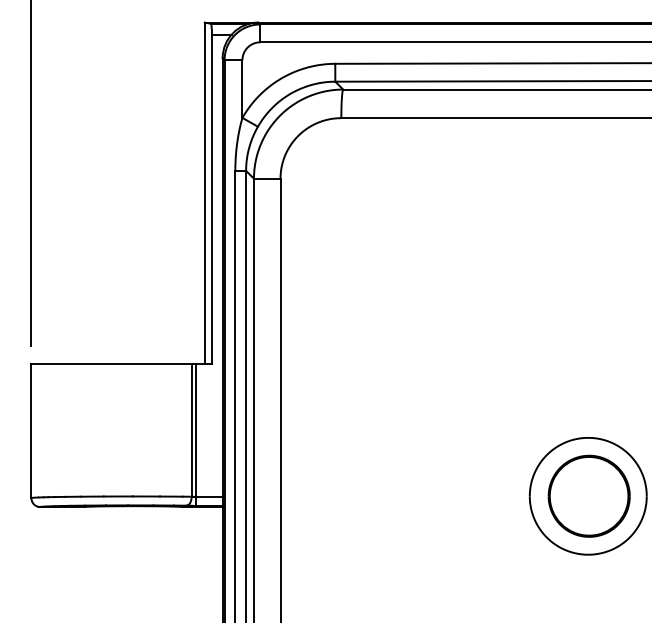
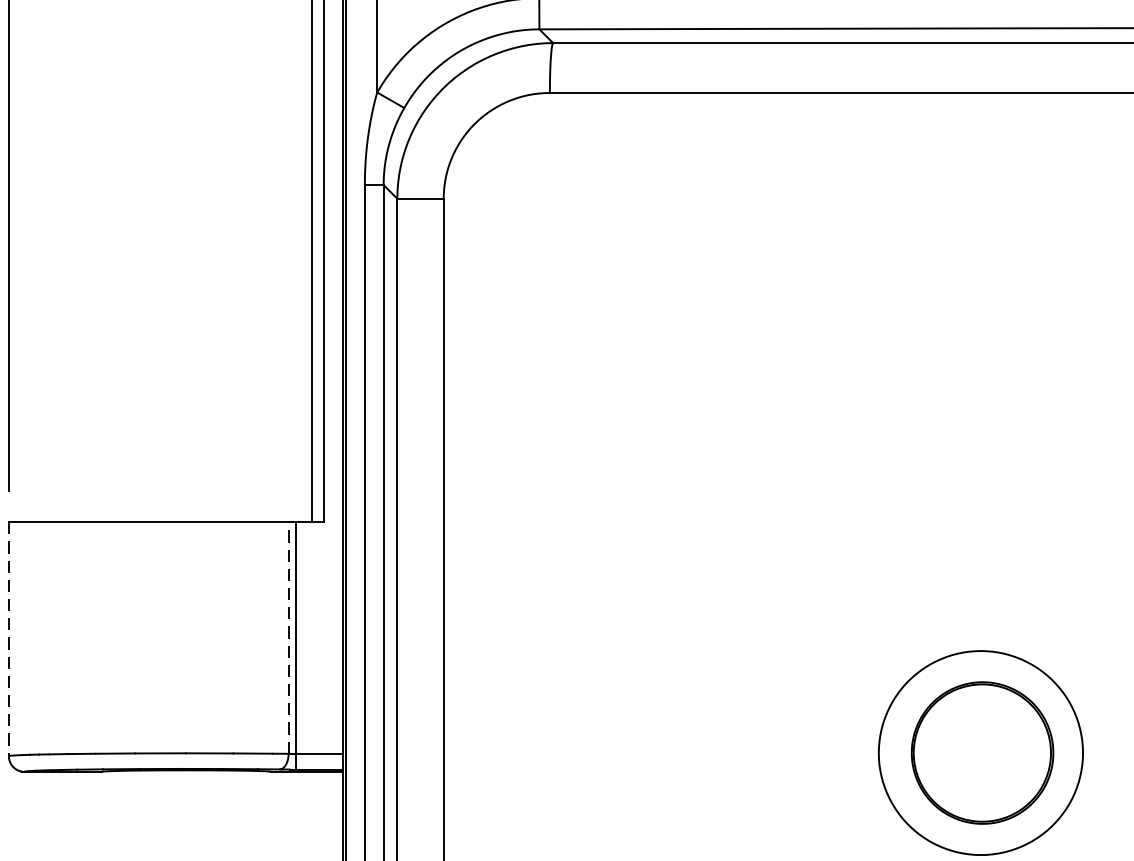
line: (191, 429) -> (288, 636), solid -> dashed
line: (31, 431) -> (9, 639), solid -> dashed

